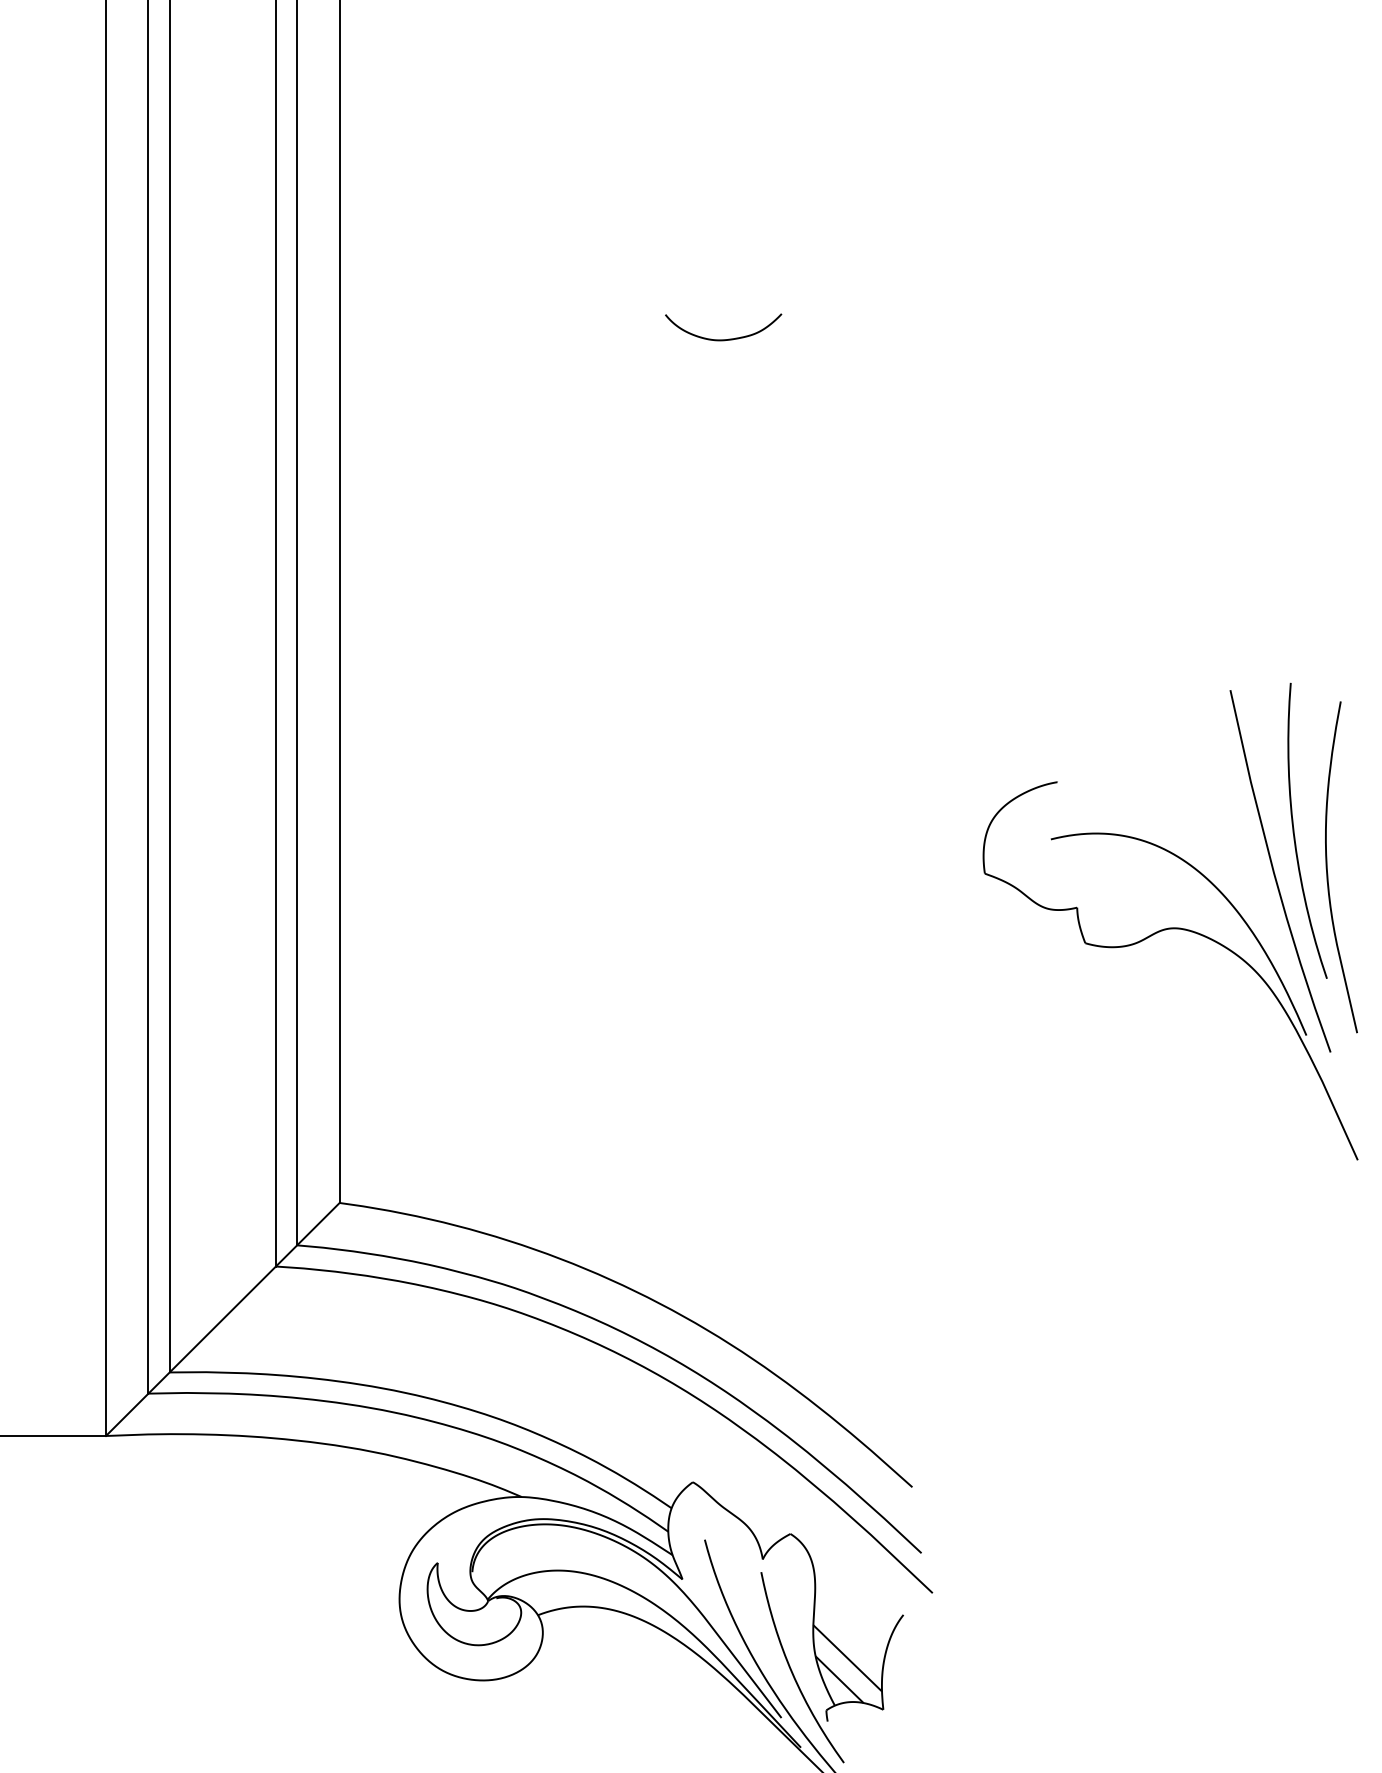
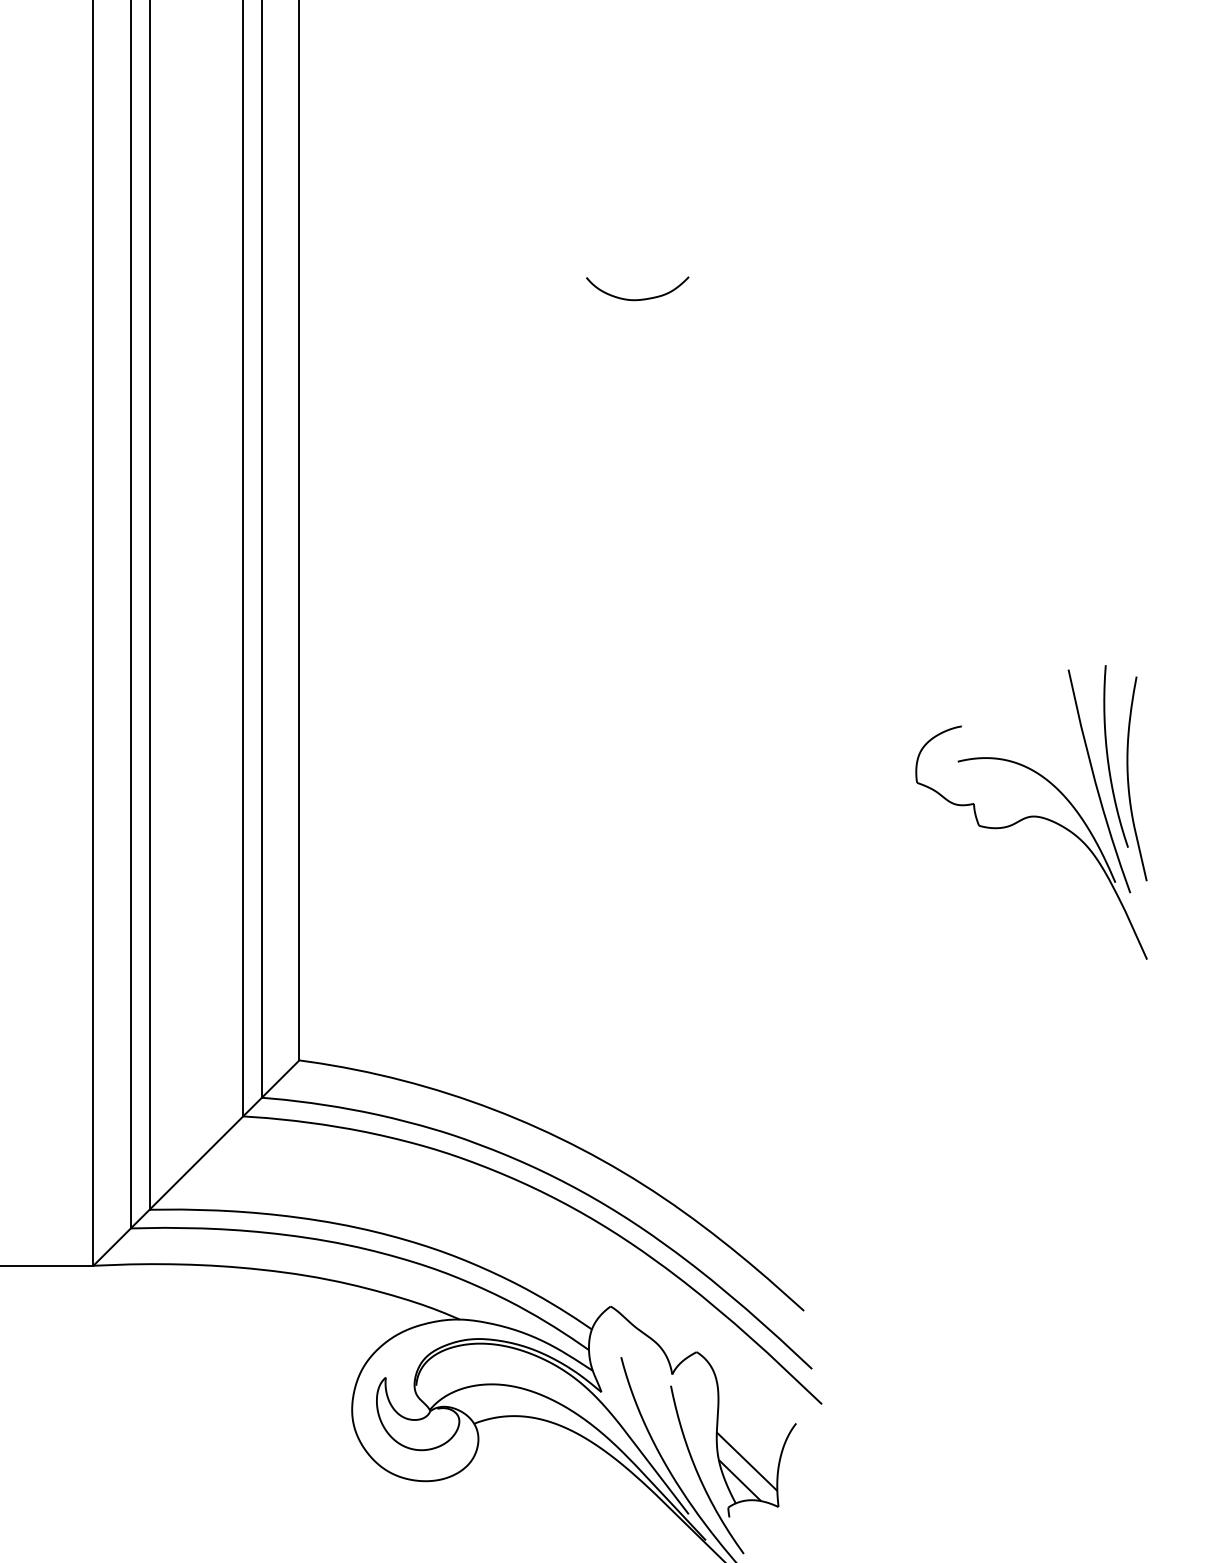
part: (1170, 921) -> (1031, 812), size x0.7

